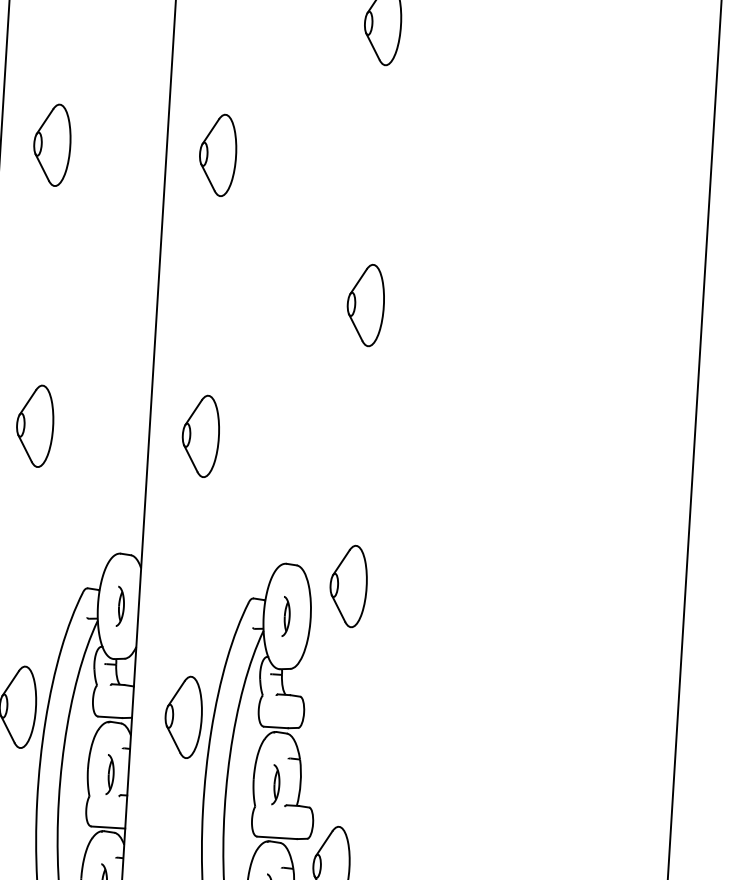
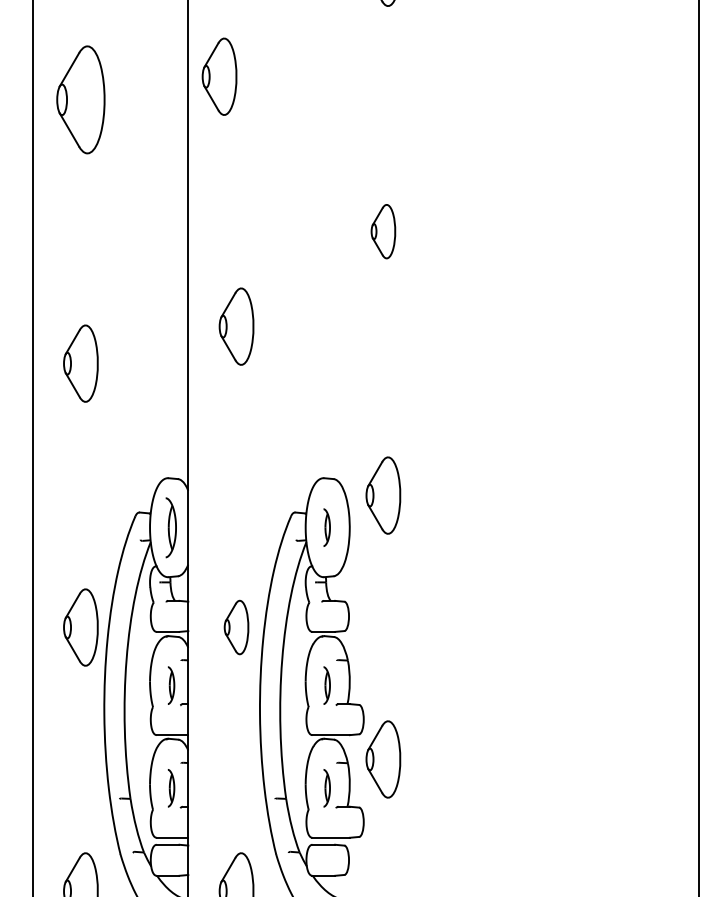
part: (51, 144) -> (80, 99), size x1.4
part: (217, 154) -> (219, 76), moved
part: (365, 304) -> (383, 231), size x0.7
part: (200, 435) -> (236, 326), moved
part: (120, 606) -> (171, 527), size x1.6
part: (183, 717) -> (236, 627), size x0.7

